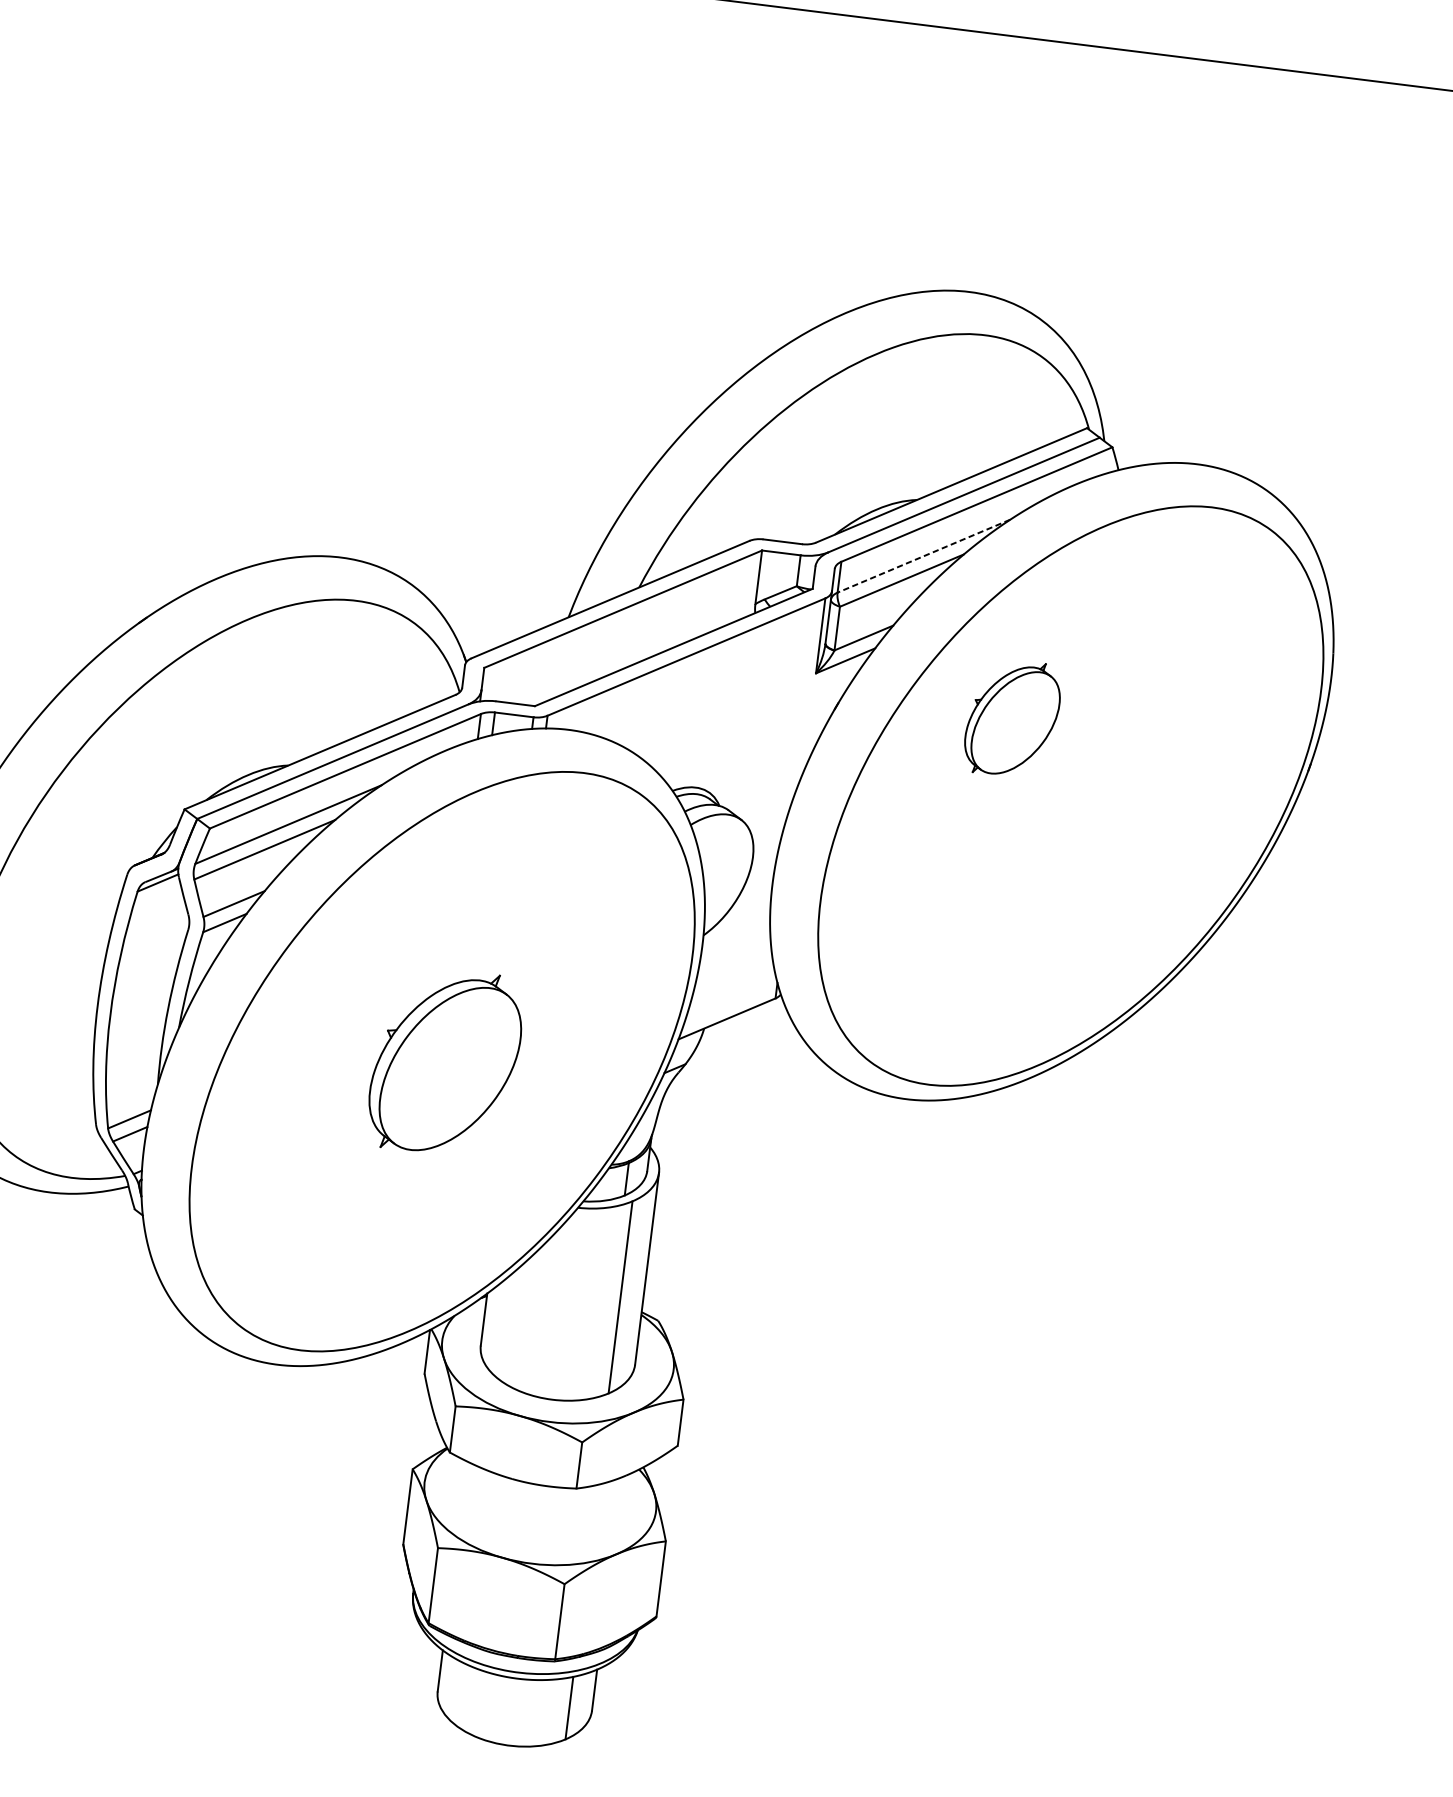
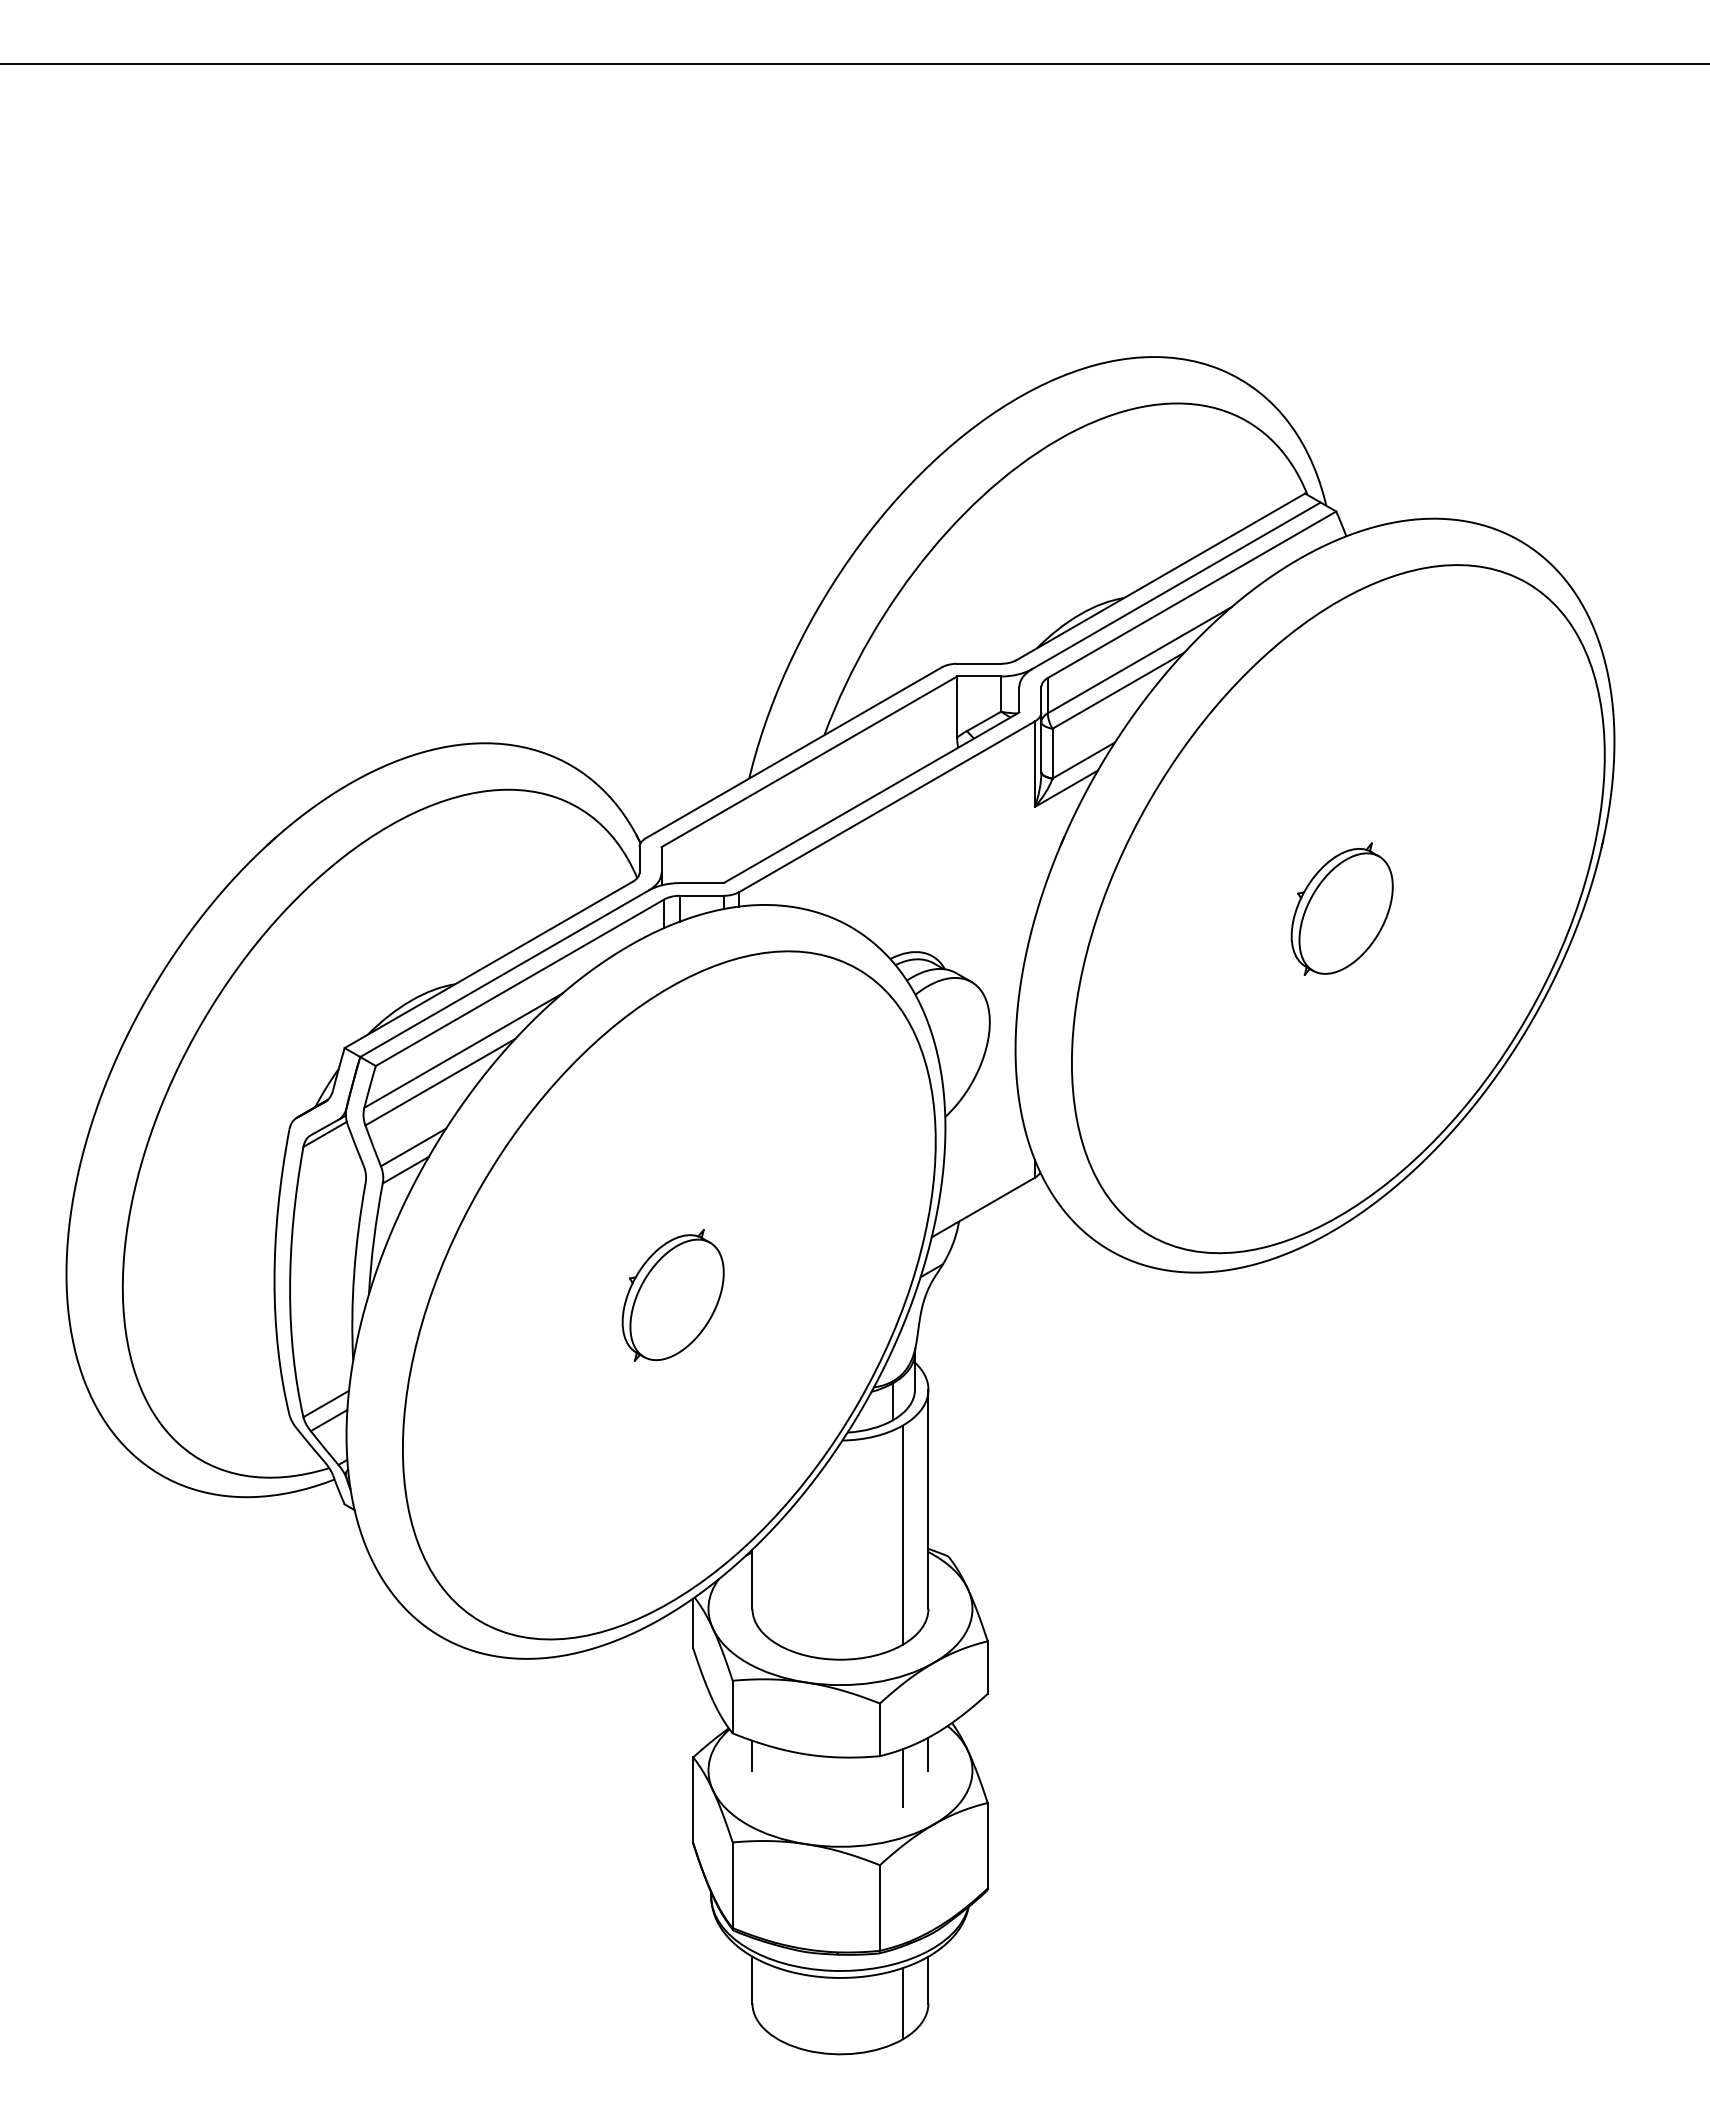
line: (923, 556) -> (1139, 660), dashed -> solid
part: (1012, 717) -> (1341, 908), moved
part: (444, 1062) -> (672, 1295), size x0.62
line: (464, 1474) -> (752, 1755), added
line: (619, 1491) -> (928, 1753), added
line: (593, 1509) -> (902, 1777), added

